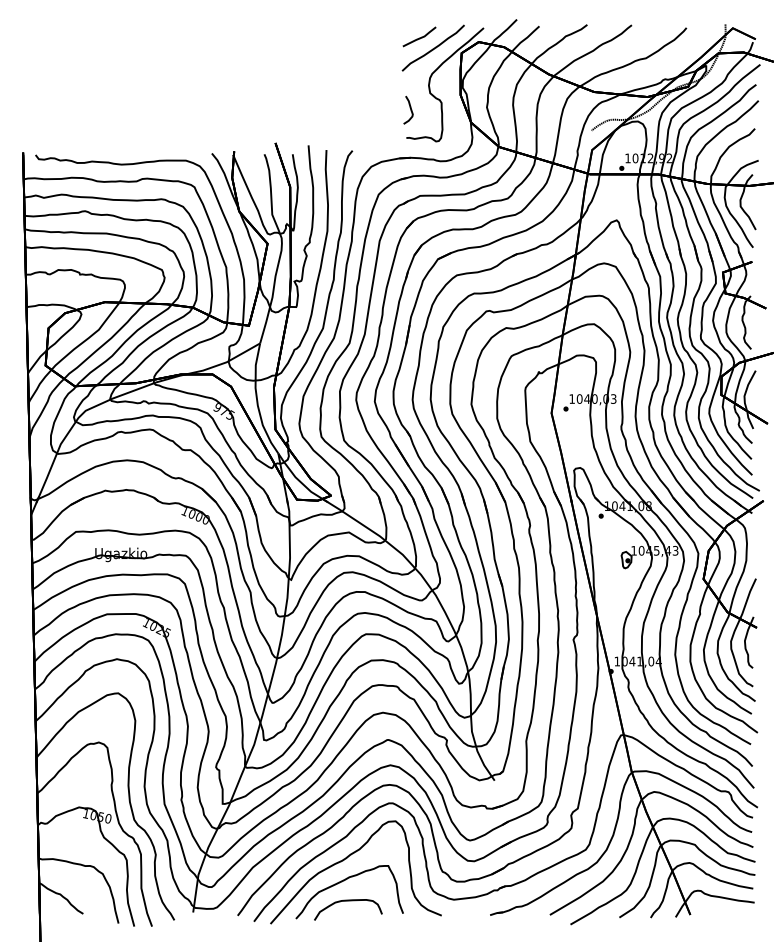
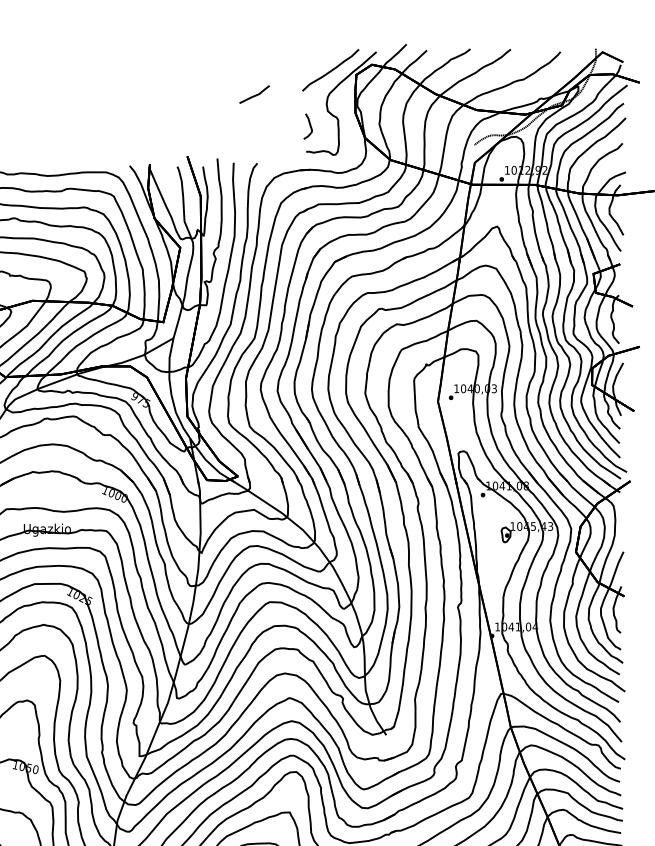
part: (419, 36) -> (254, 94), moved

